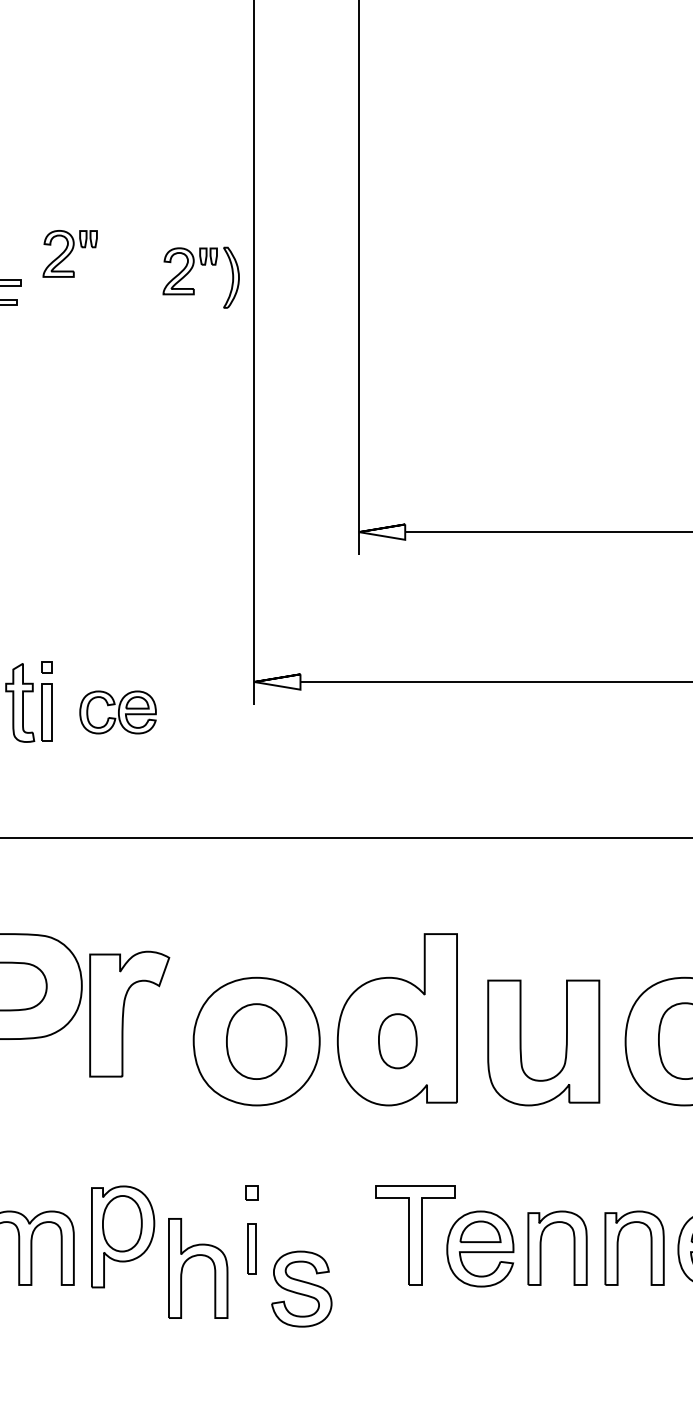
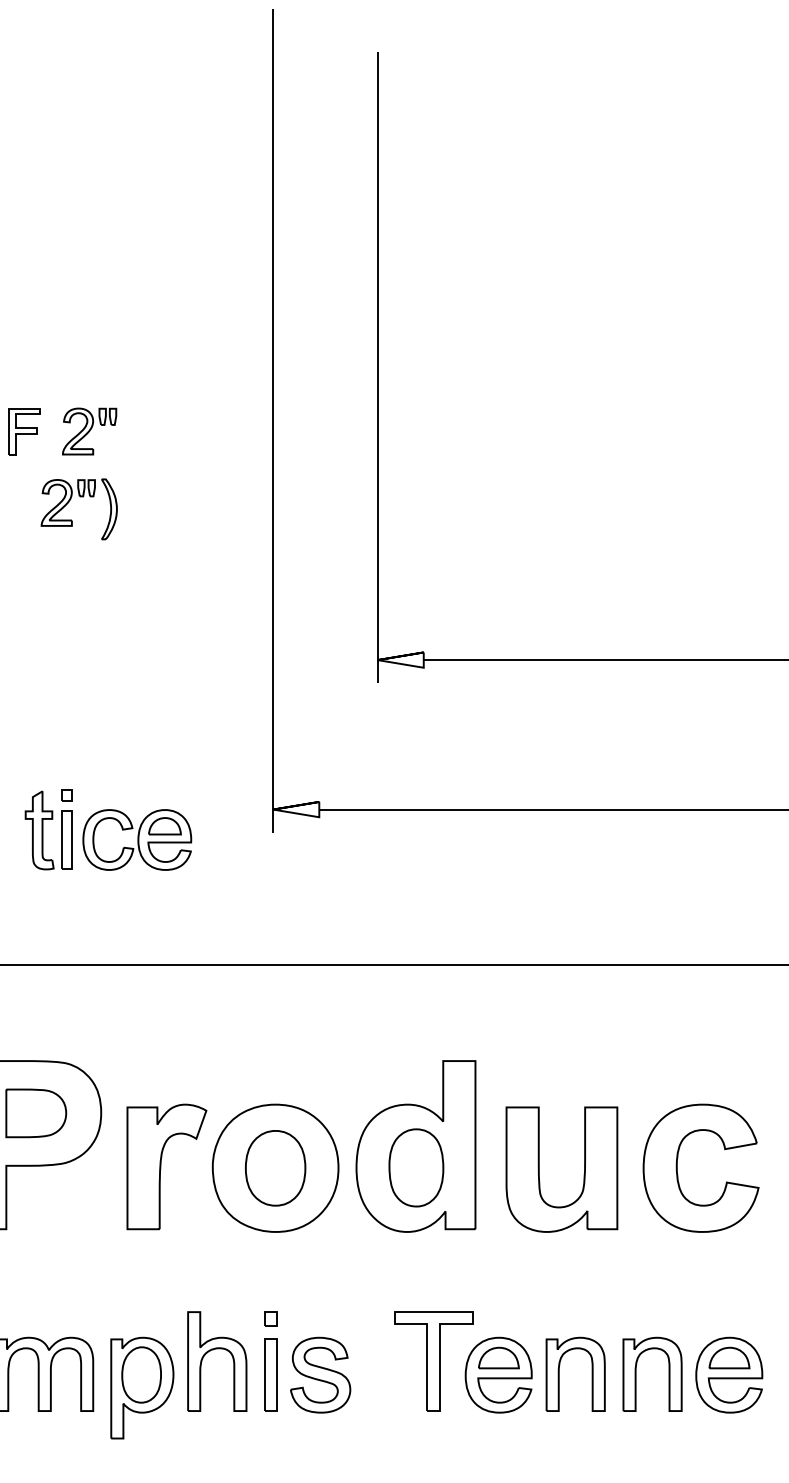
part: (70, 253) -> (89, 431), moved
part: (191, 270) -> (69, 502), moved
part: (118, 711) -> (137, 839), size x1.43
part: (129, 1013) -> (166, 1166), moved
part: (397, 1040) -> (416, 1167), size x1.43
part: (123, 1236) -> (142, 1387), moved
part: (251, 1248) -> (270, 1374), size x1.43
part: (194, 1257) -> (213, 1350), moved
part: (301, 1288) -> (320, 1374), moved

